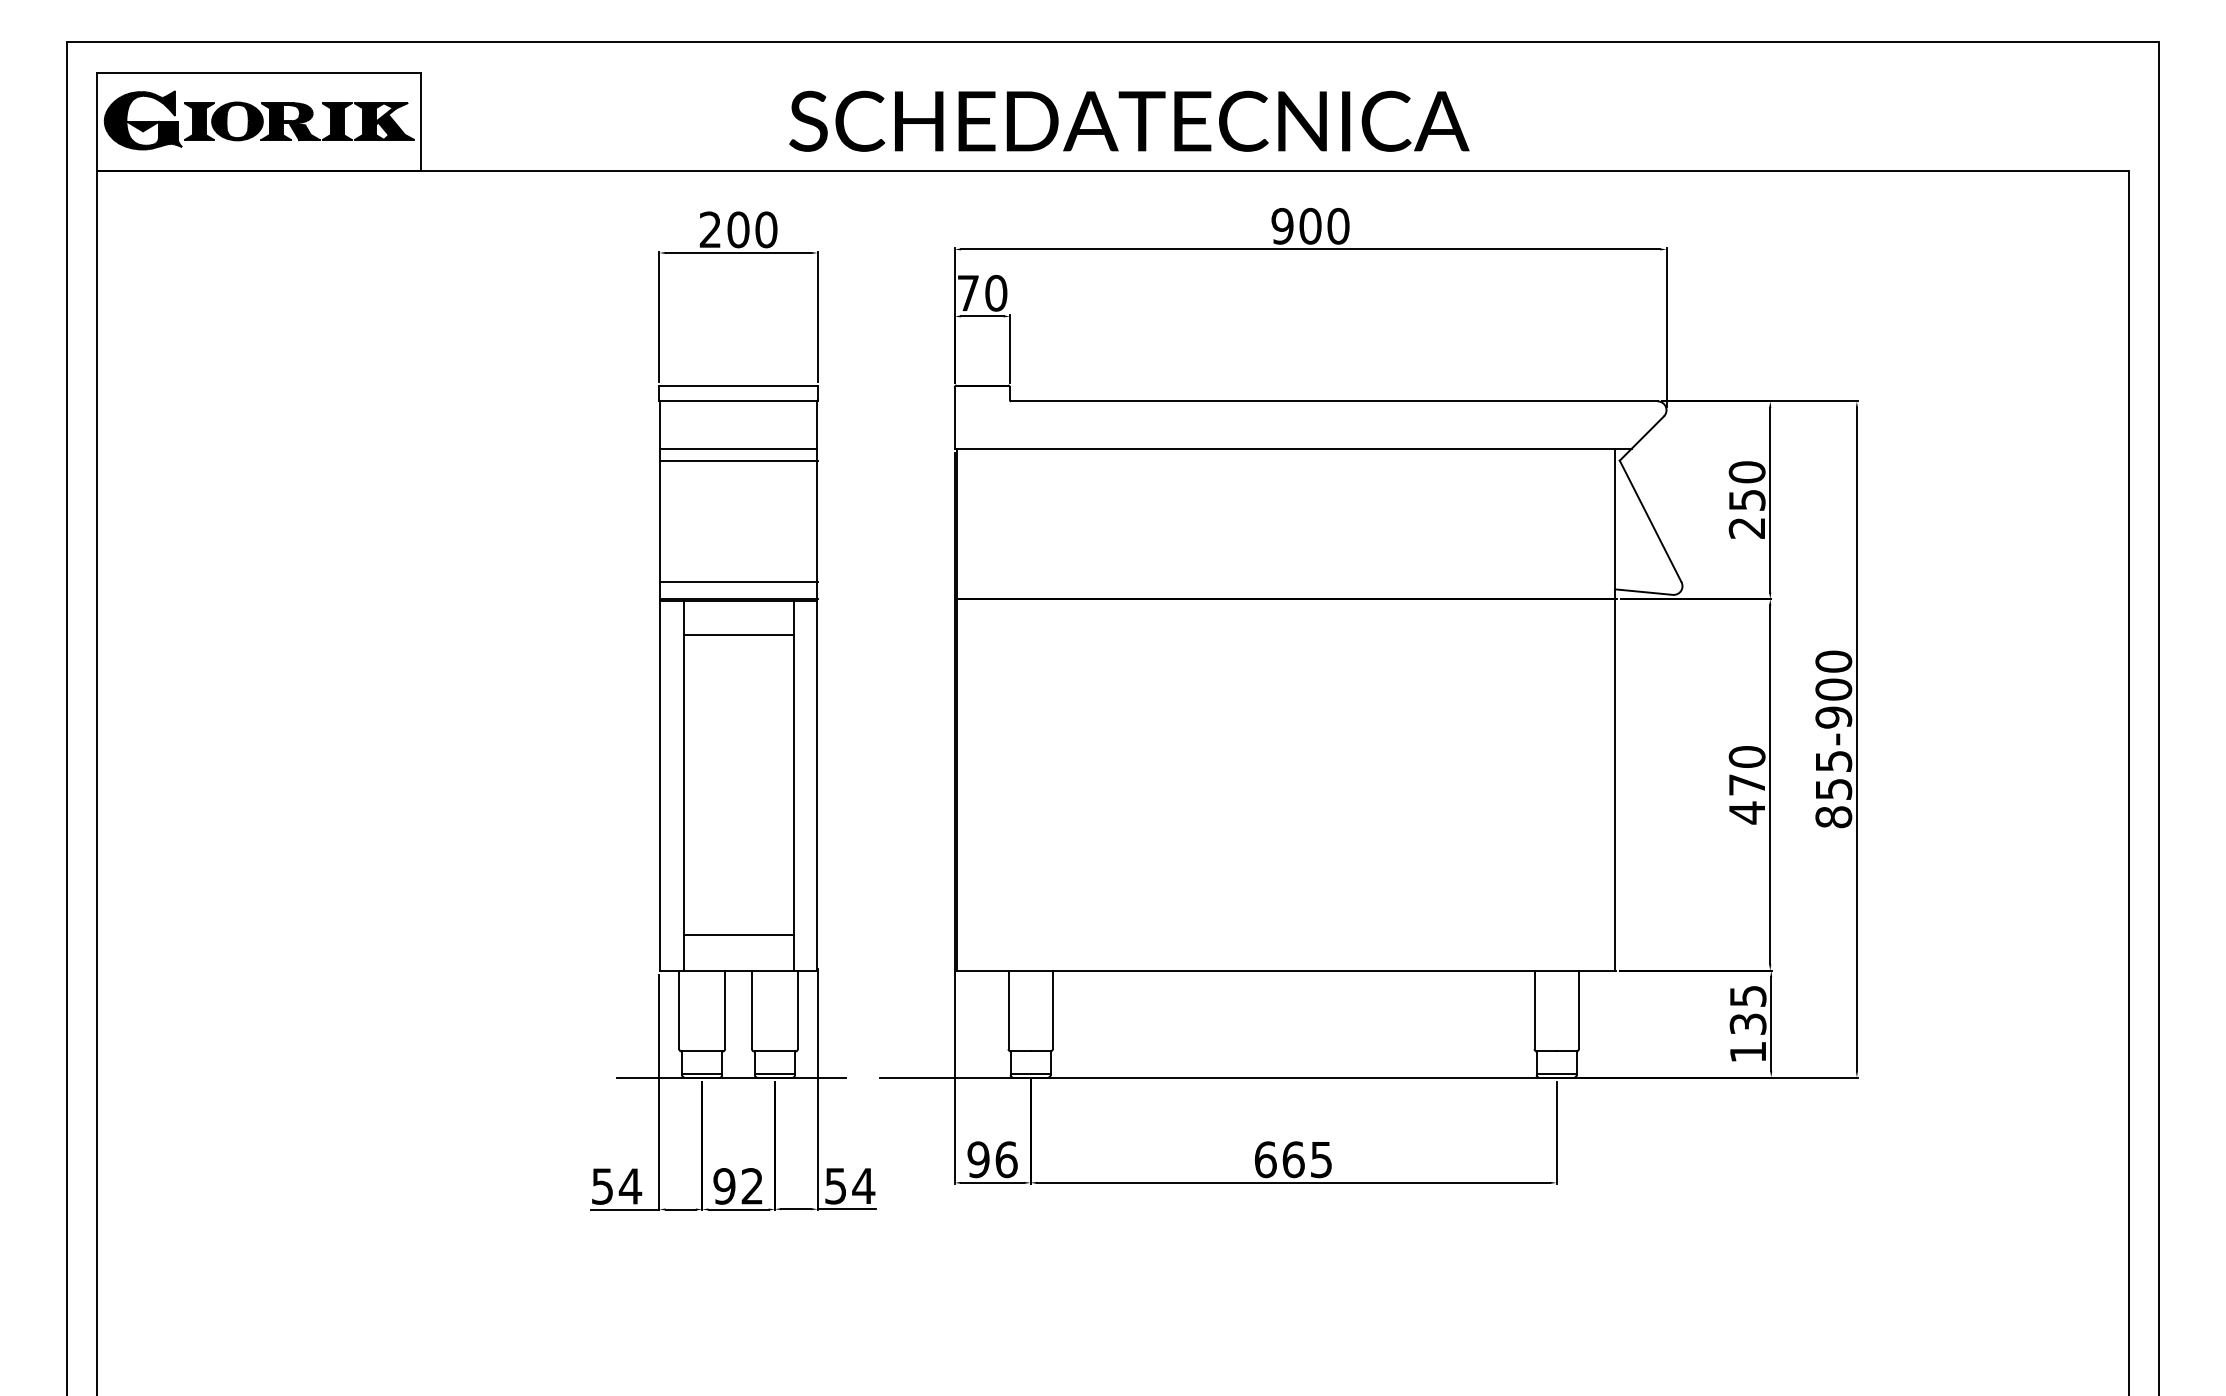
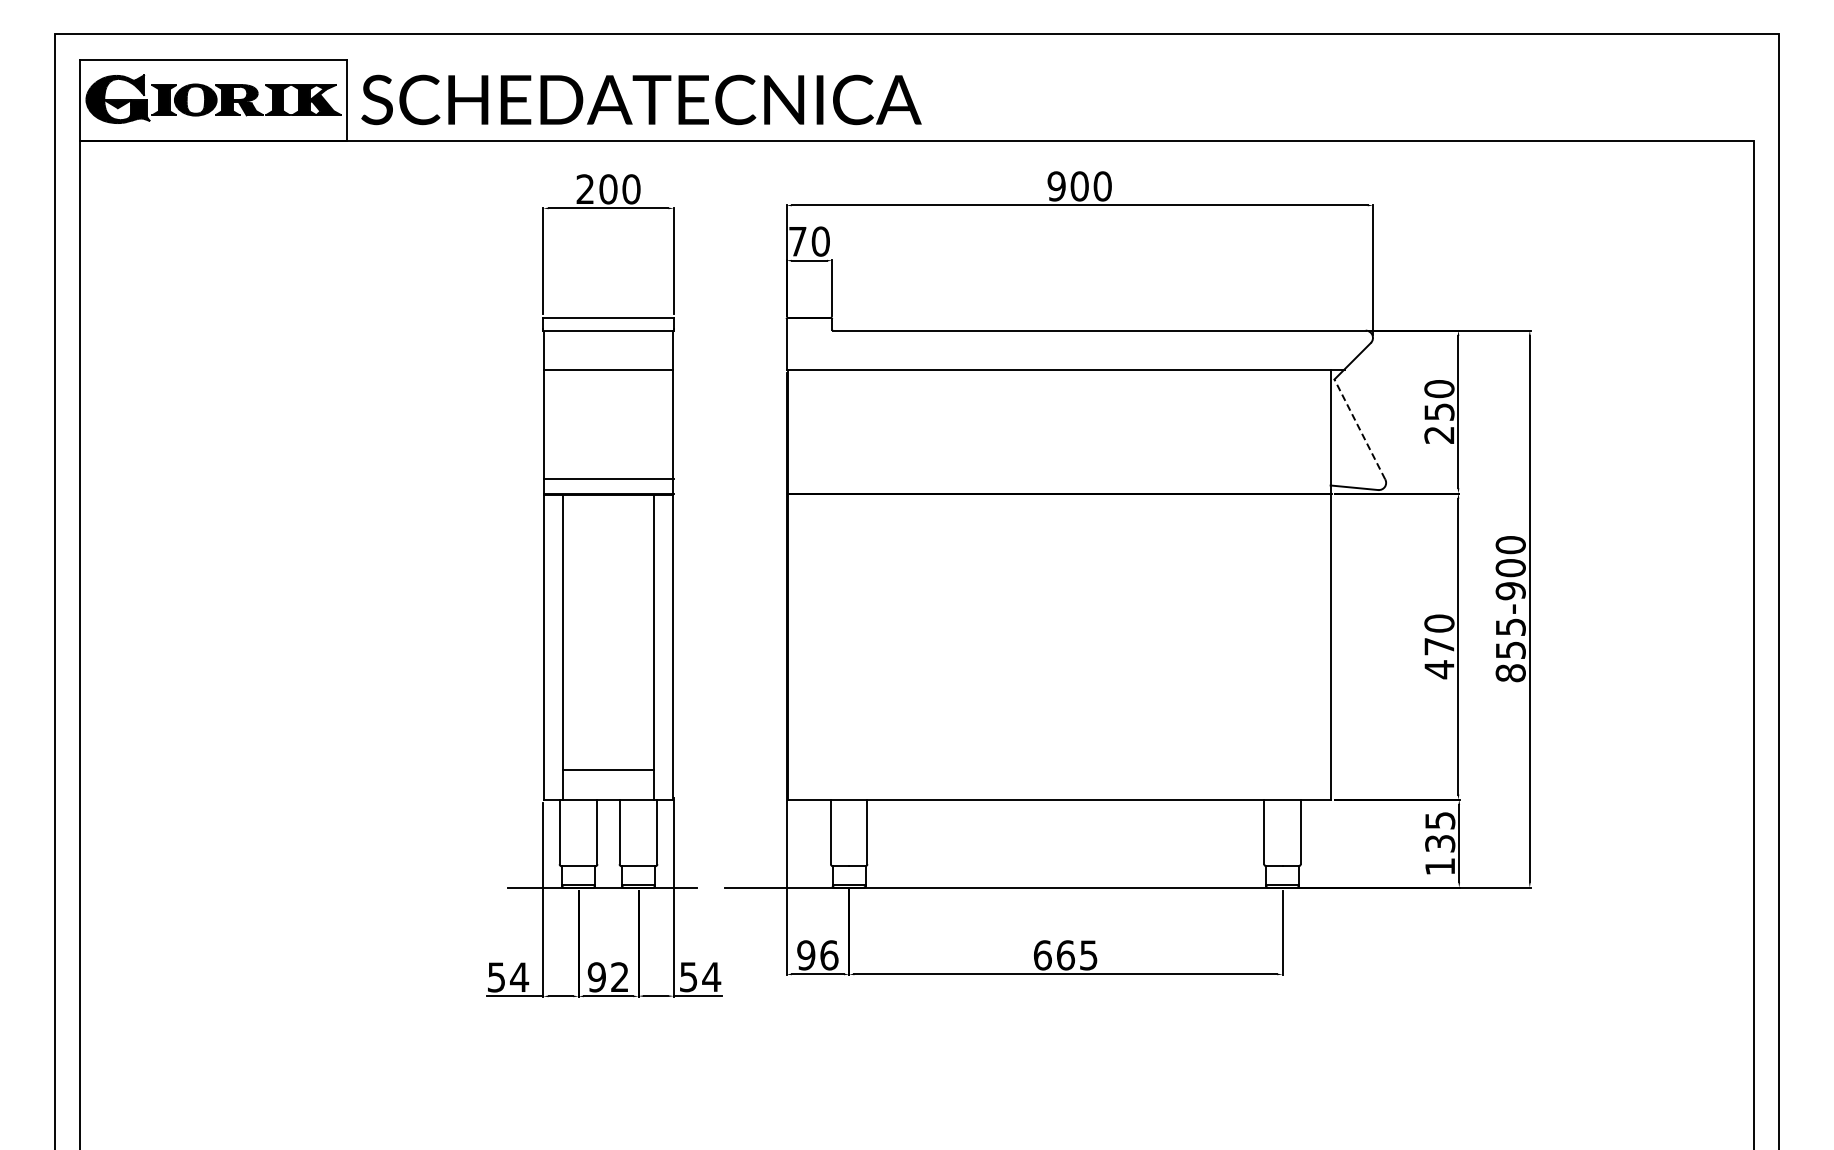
text: (1129, 120) -> (641, 99), moved
line: (738, 460) -> (608, 379), removed
line: (1650, 521) -> (1359, 429), solid -> dashed
line: (738, 634) -> (608, 522), removed

